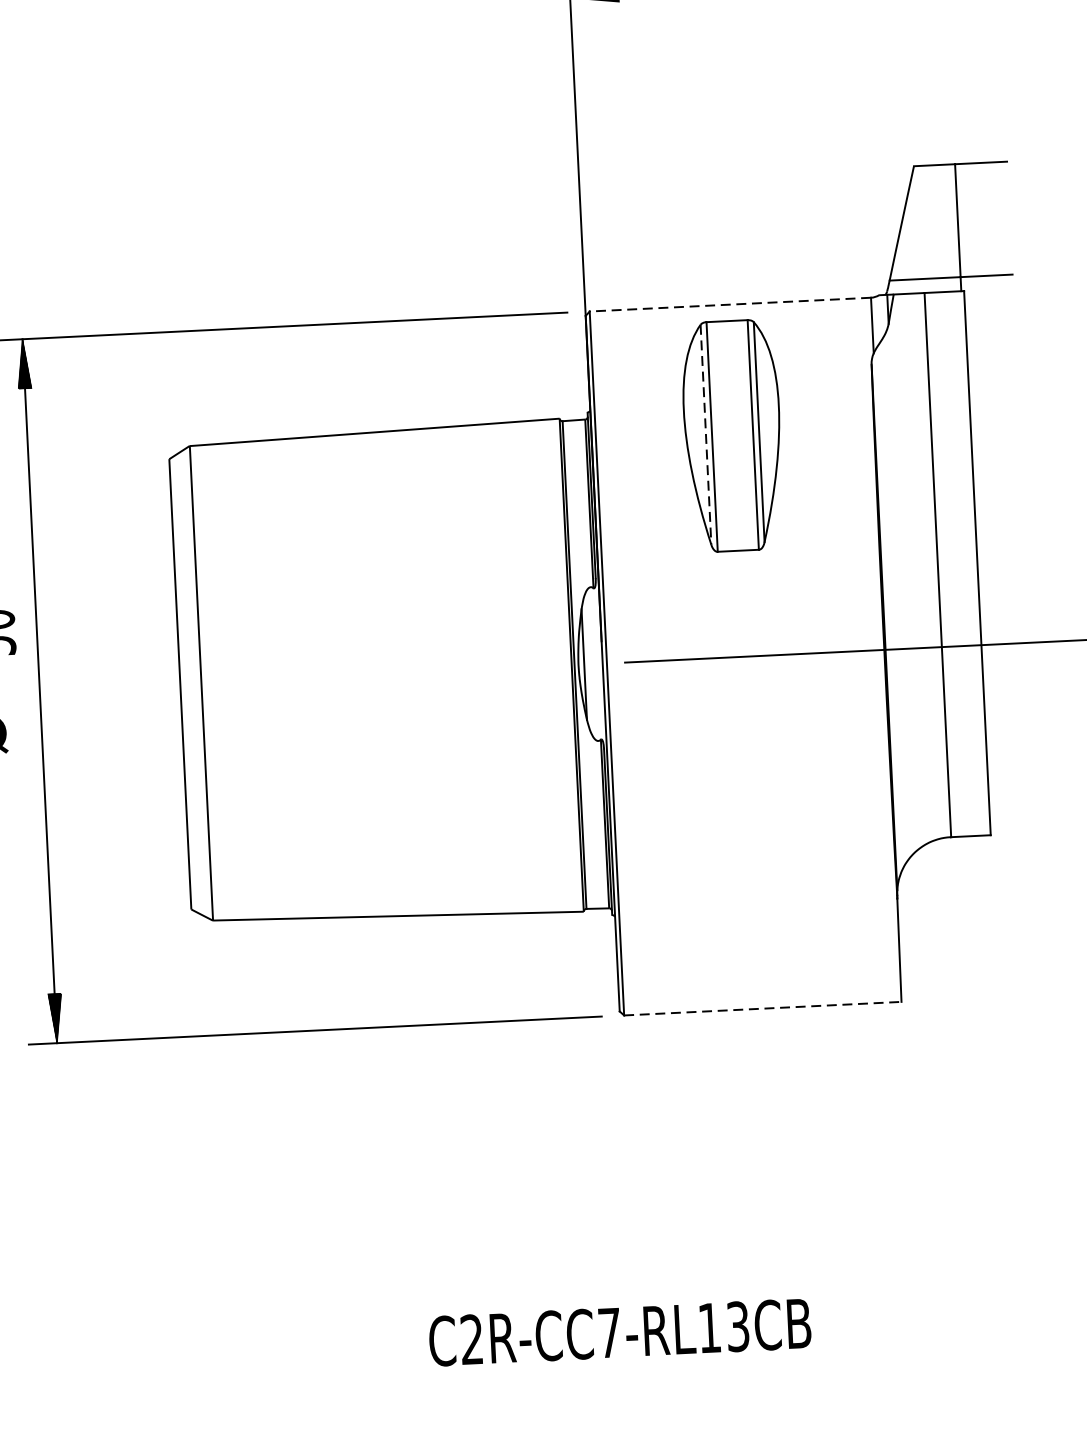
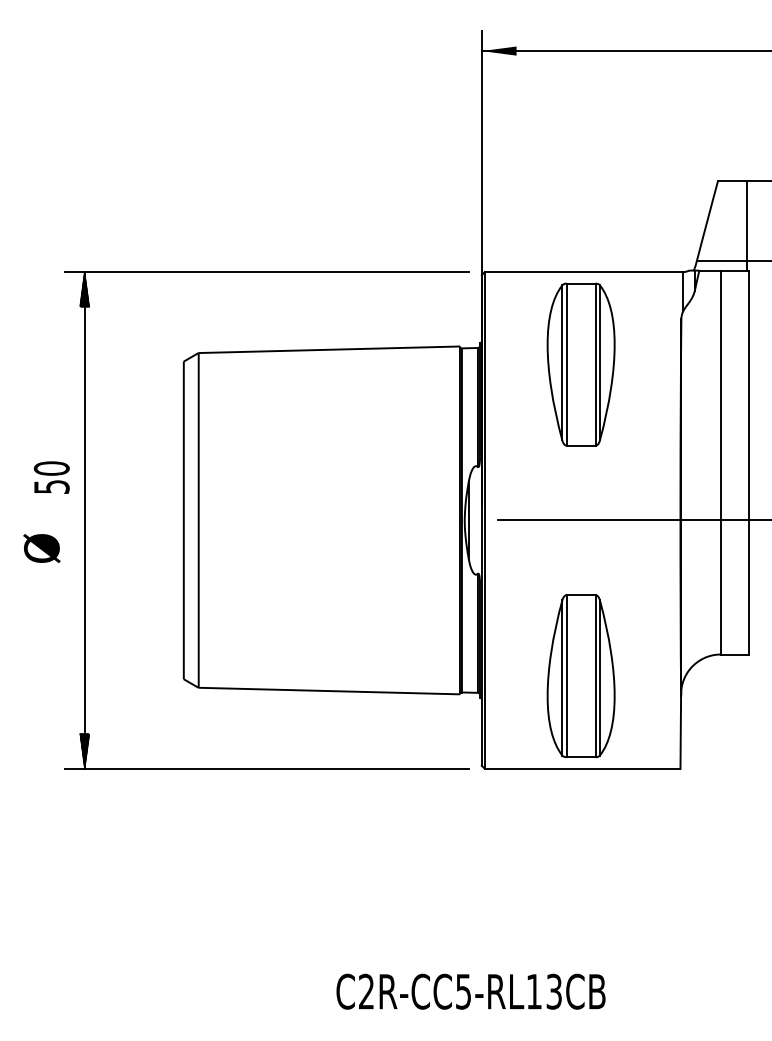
line: (729, 305) -> (583, 272), dashed -> solid
line: (706, 434) -> (562, 362), dashed -> solid
part: (753, 878) -> (580, 676), added
line: (762, 1008) -> (582, 768), dashed -> solid
text: (609, 1332) -> (463, 991), C2R-CC7-RL13CB -> C2R-CC5-RL13CB

